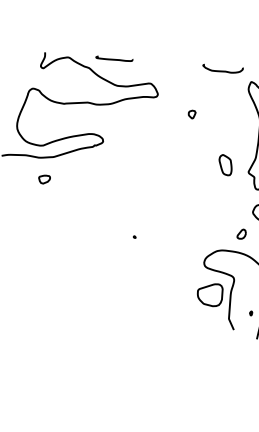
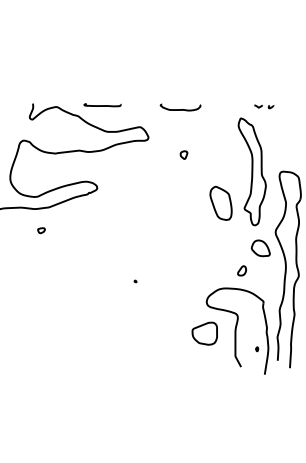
curve: (222, 71) -> (180, 109), moved
part: (225, 164) -> (220, 202), size x1.67
part: (44, 179) -> (41, 230), size x0.62
part: (209, 294) -> (204, 333), moved

